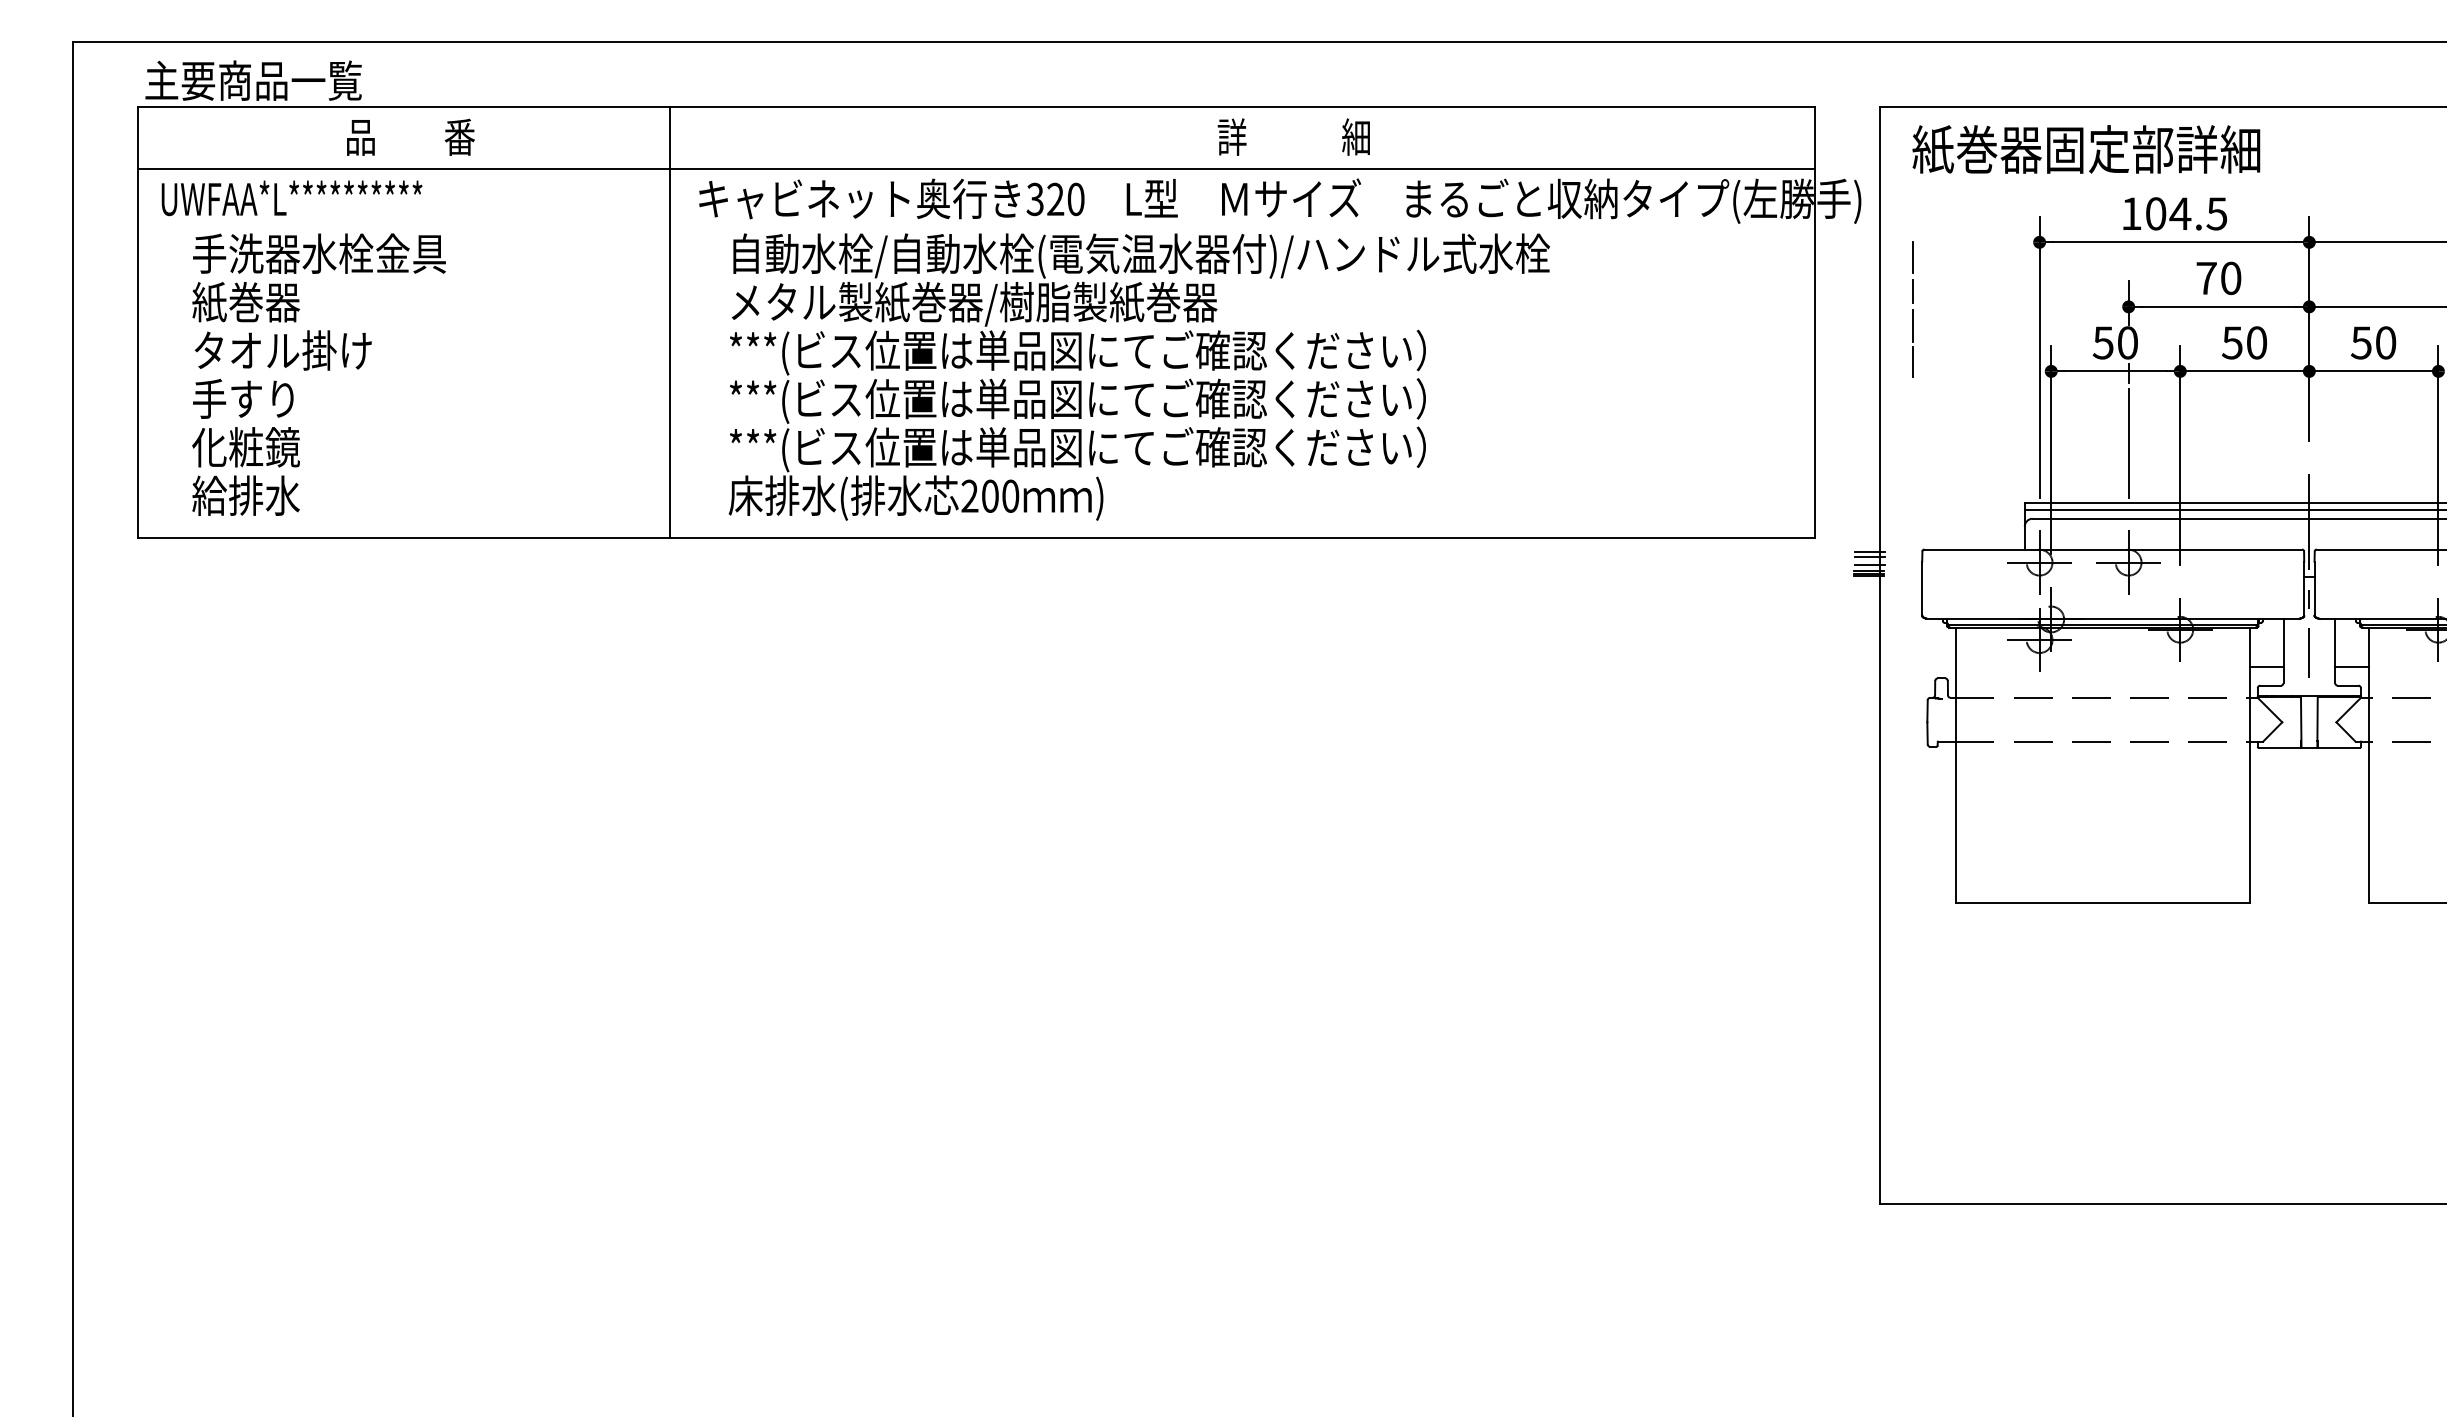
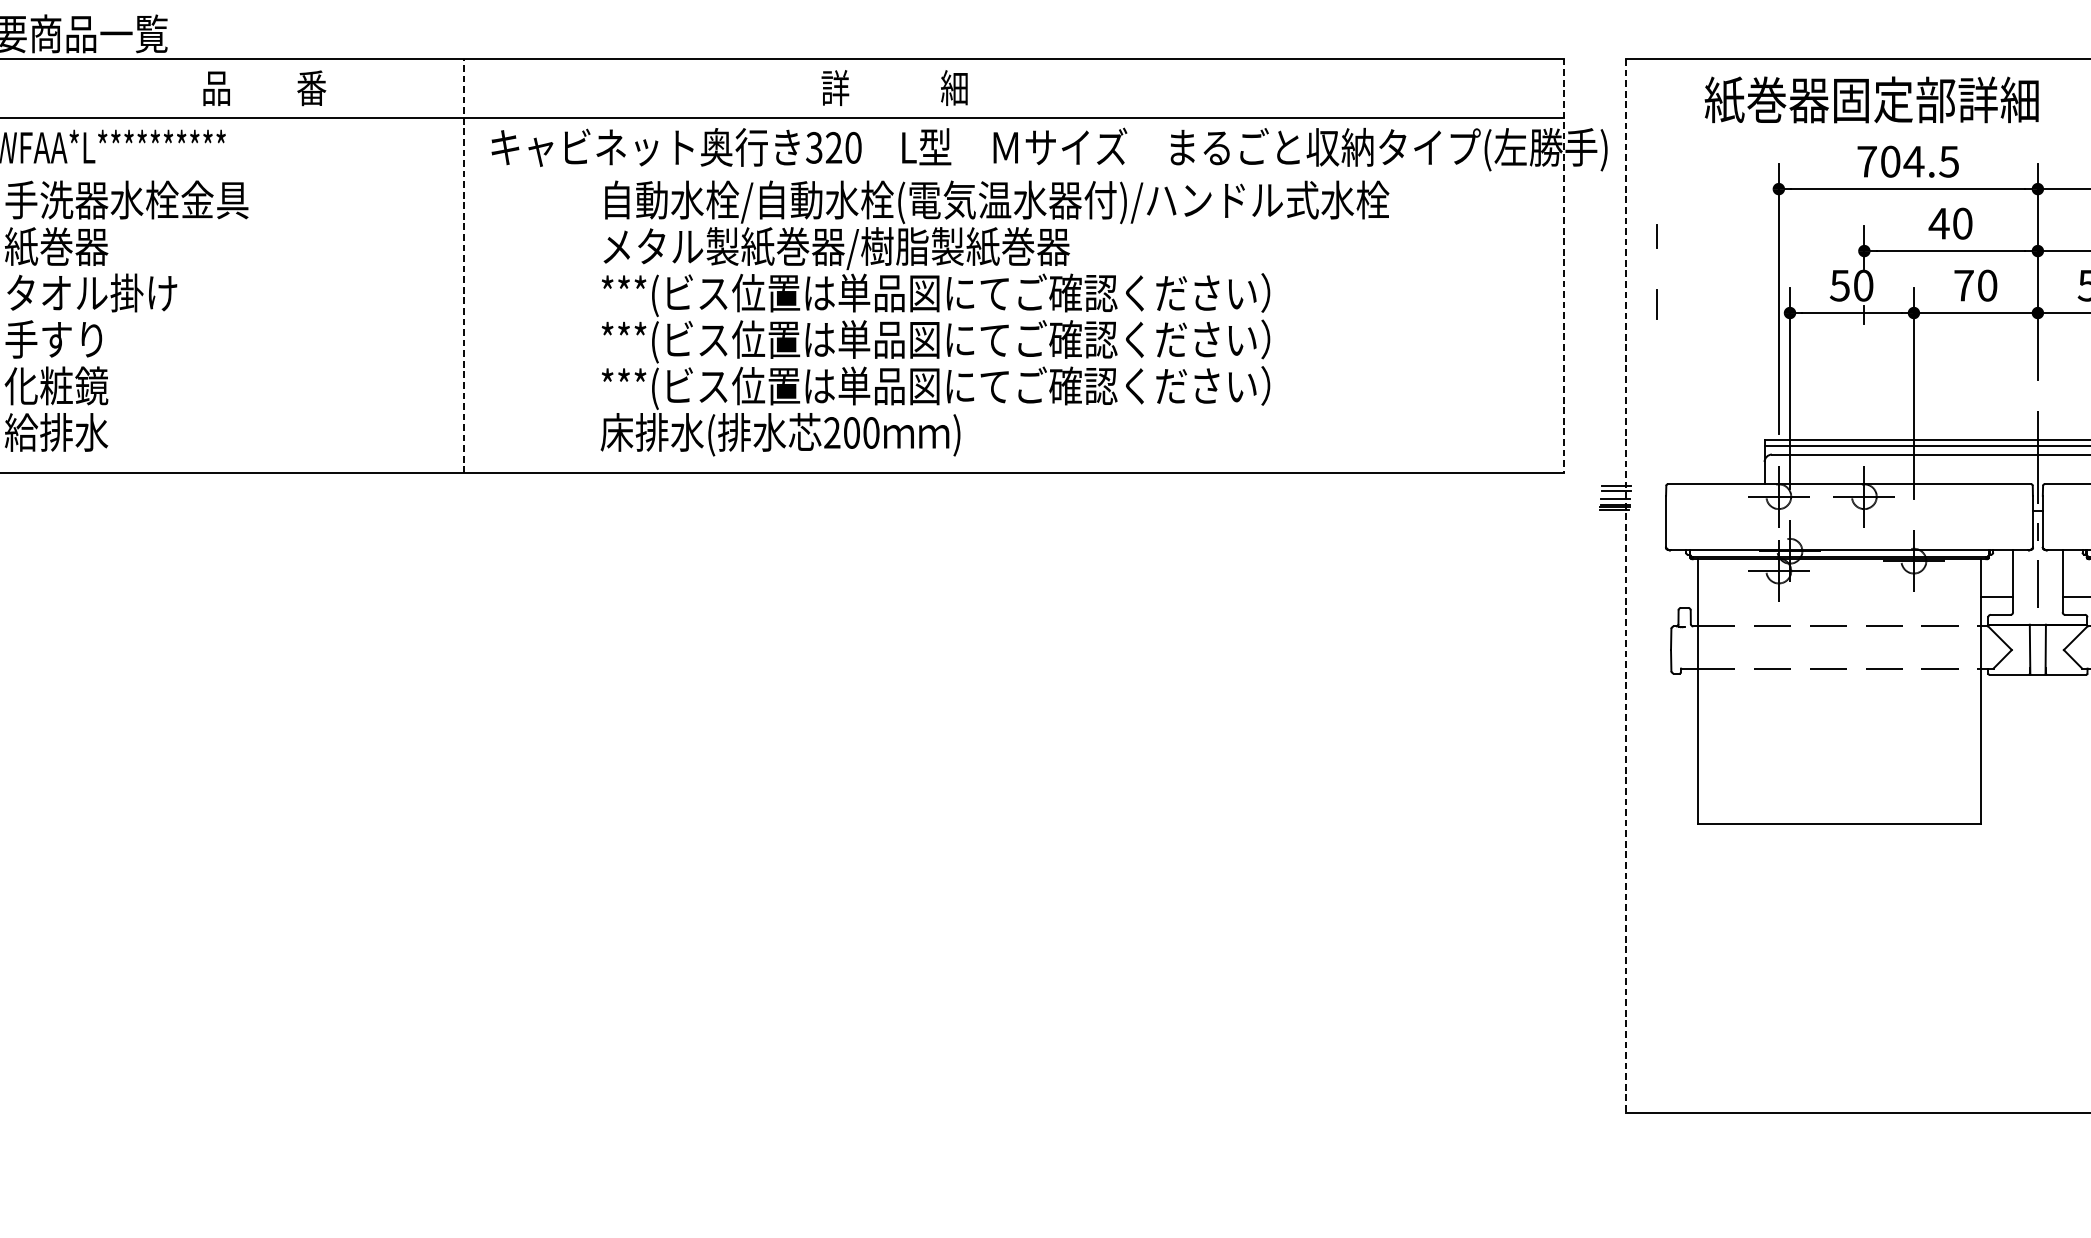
text: (410, 136) -> (264, 87), moved
text: (1293, 136) -> (894, 87), moved
text: (2086, 149) -> (1871, 99), moved
text: (2131, 213) -> (1867, 161), 104.5 -> 704.5
line: (1912, 257) -> (1656, 203), removed
text: (2206, 278) -> (1939, 223), 70 -> 40
line: (670, 322) -> (464, 266), solid -> dashed
line: (1815, 322) -> (1563, 266), solid -> dashed
line: (1912, 325) -> (1656, 268), removed
text: (2231, 342) -> (1963, 285), 50 -> 70
text: (1138, 376) -> (994, 317), moved
line: (2128, 443) -> (1864, 382), removed
line: (1880, 655) -> (1626, 585), solid -> dashed

